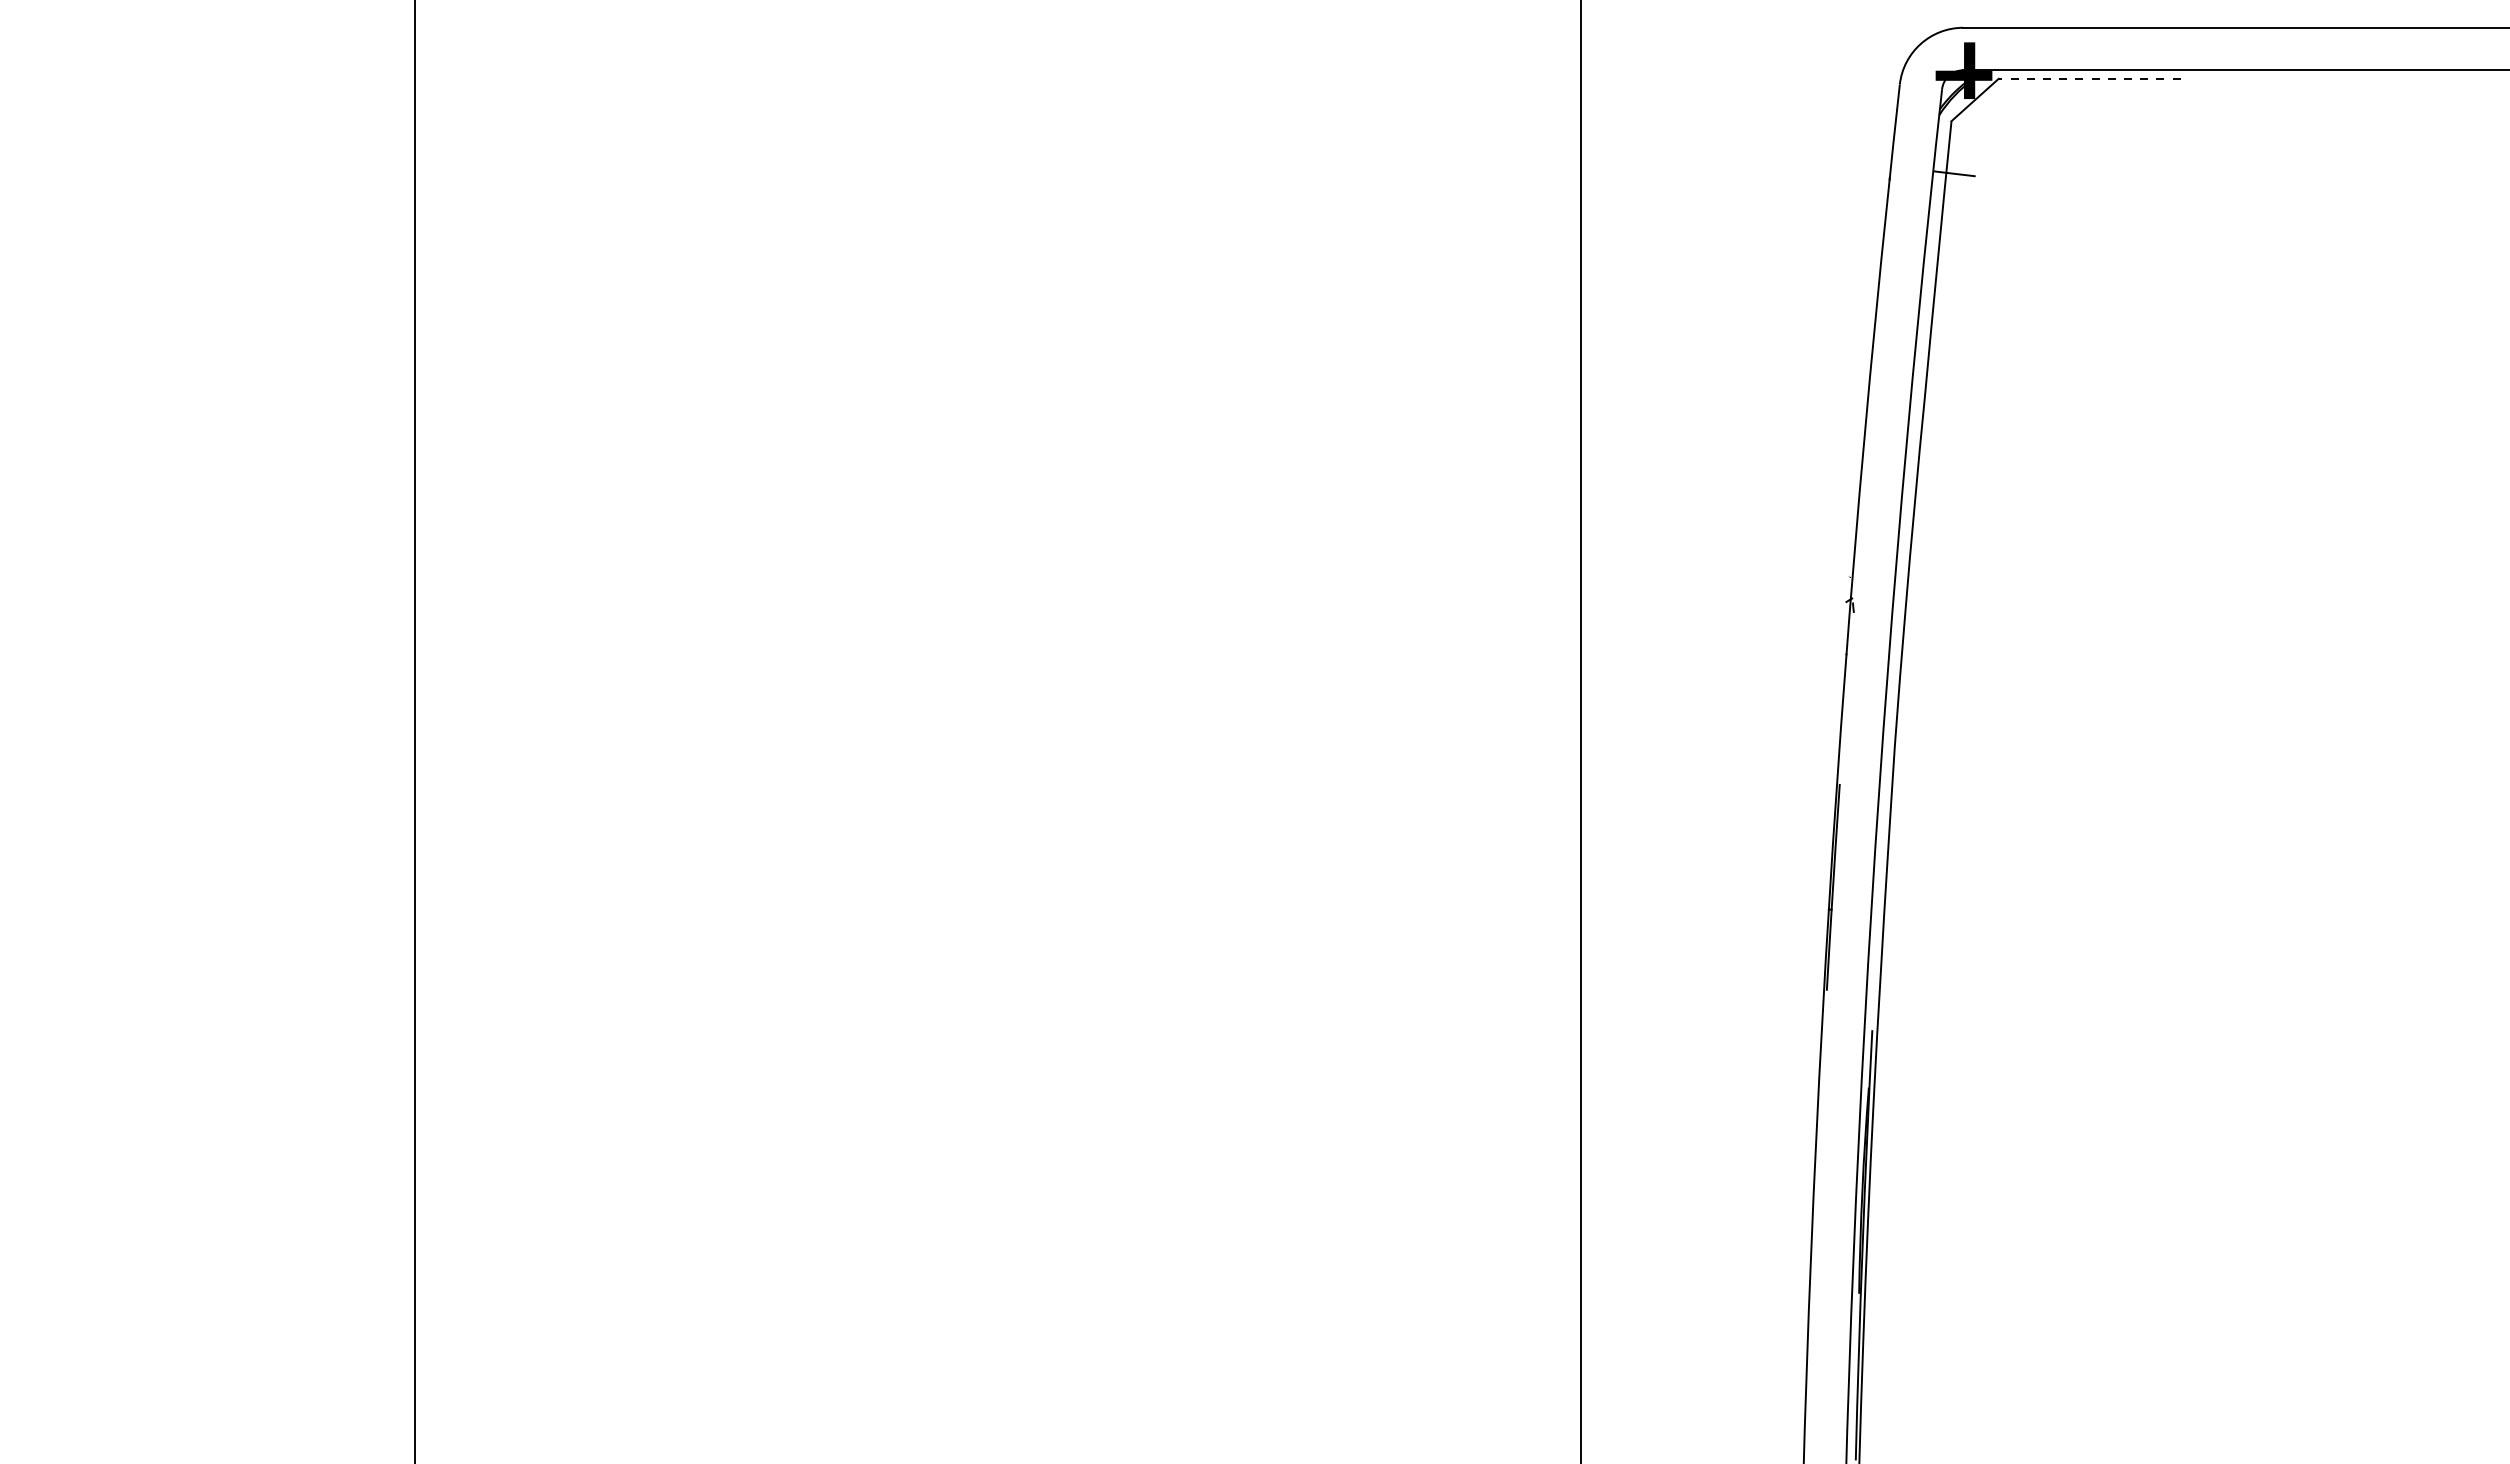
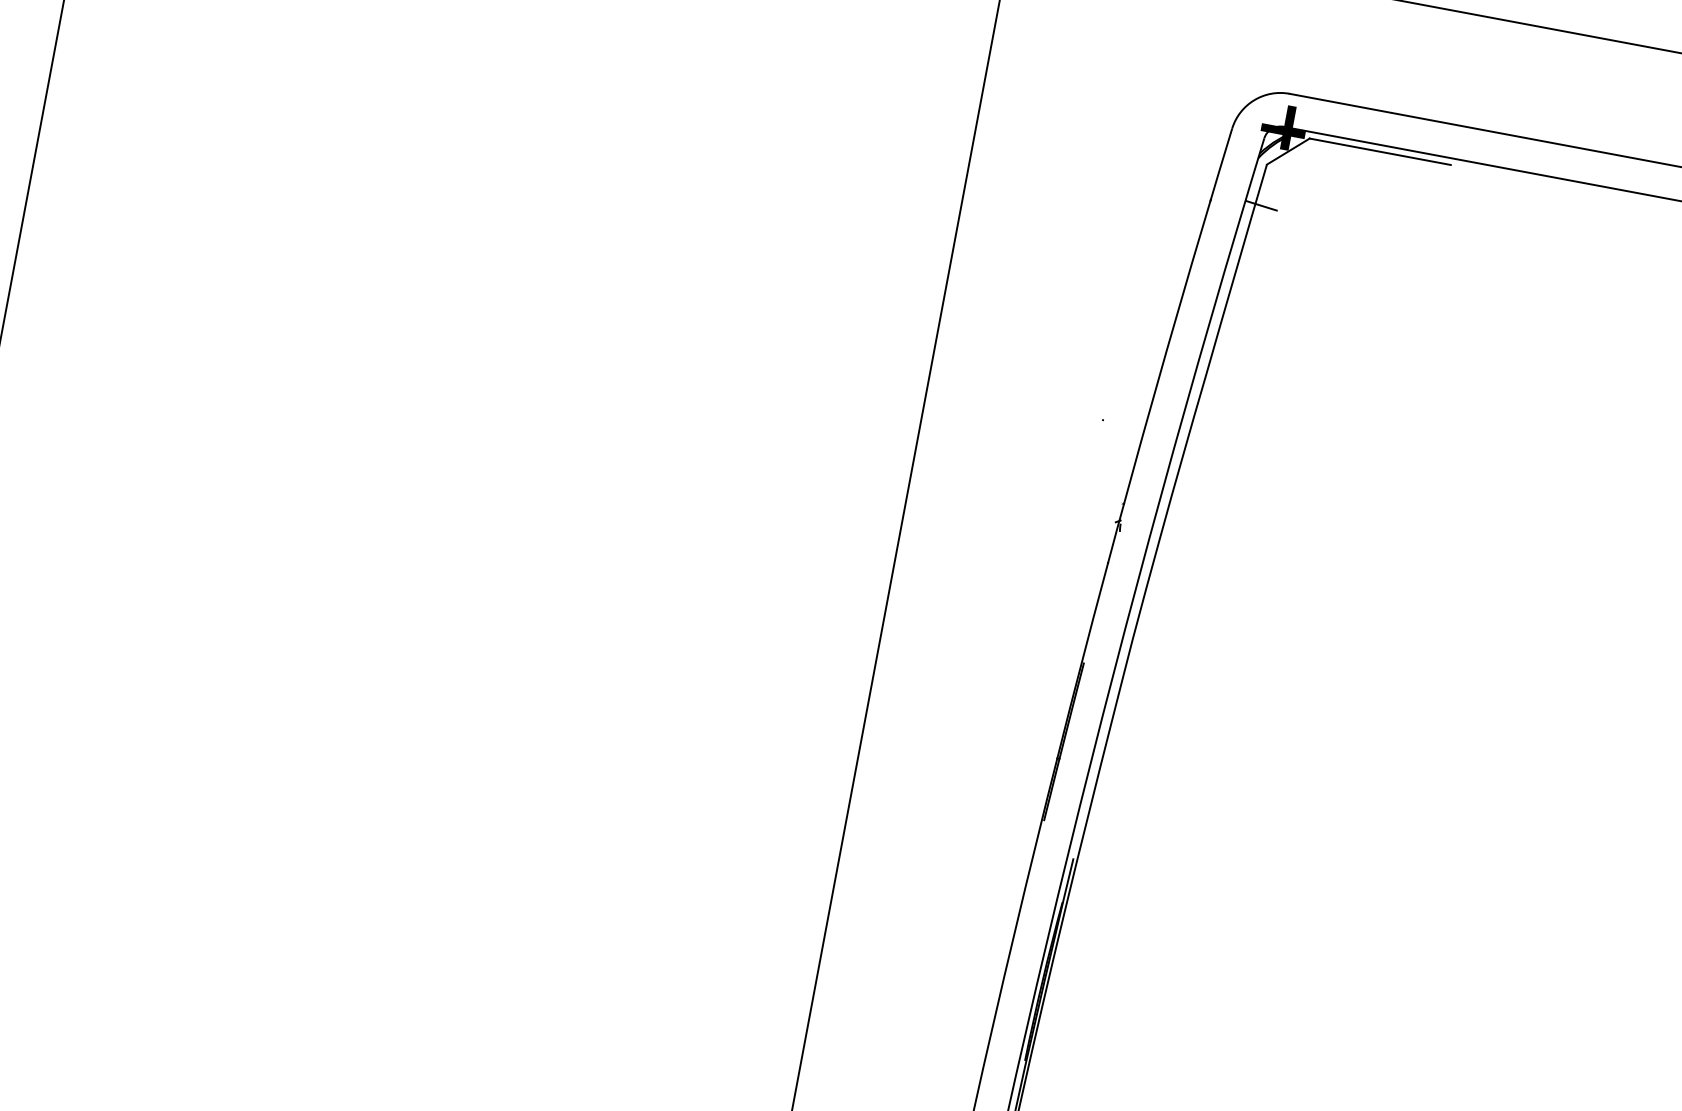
line: (2089, 78) -> (1380, 151), dashed -> solid

